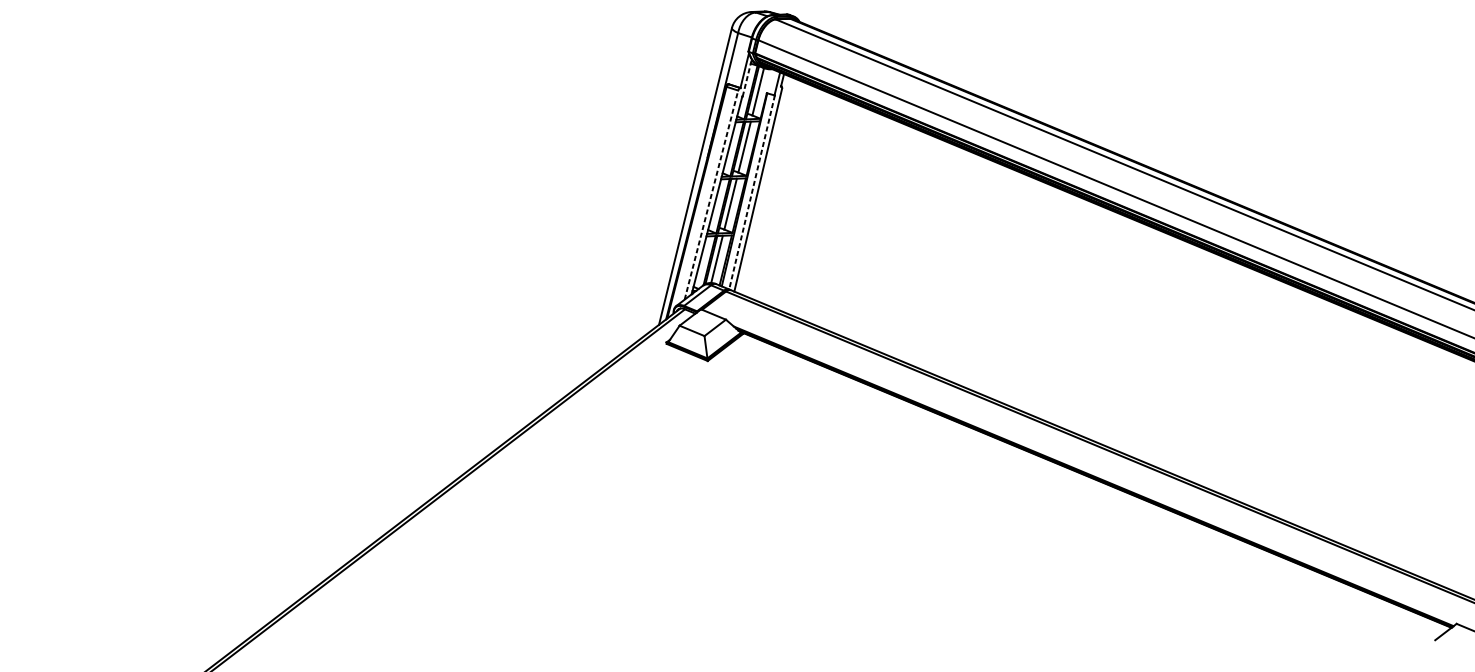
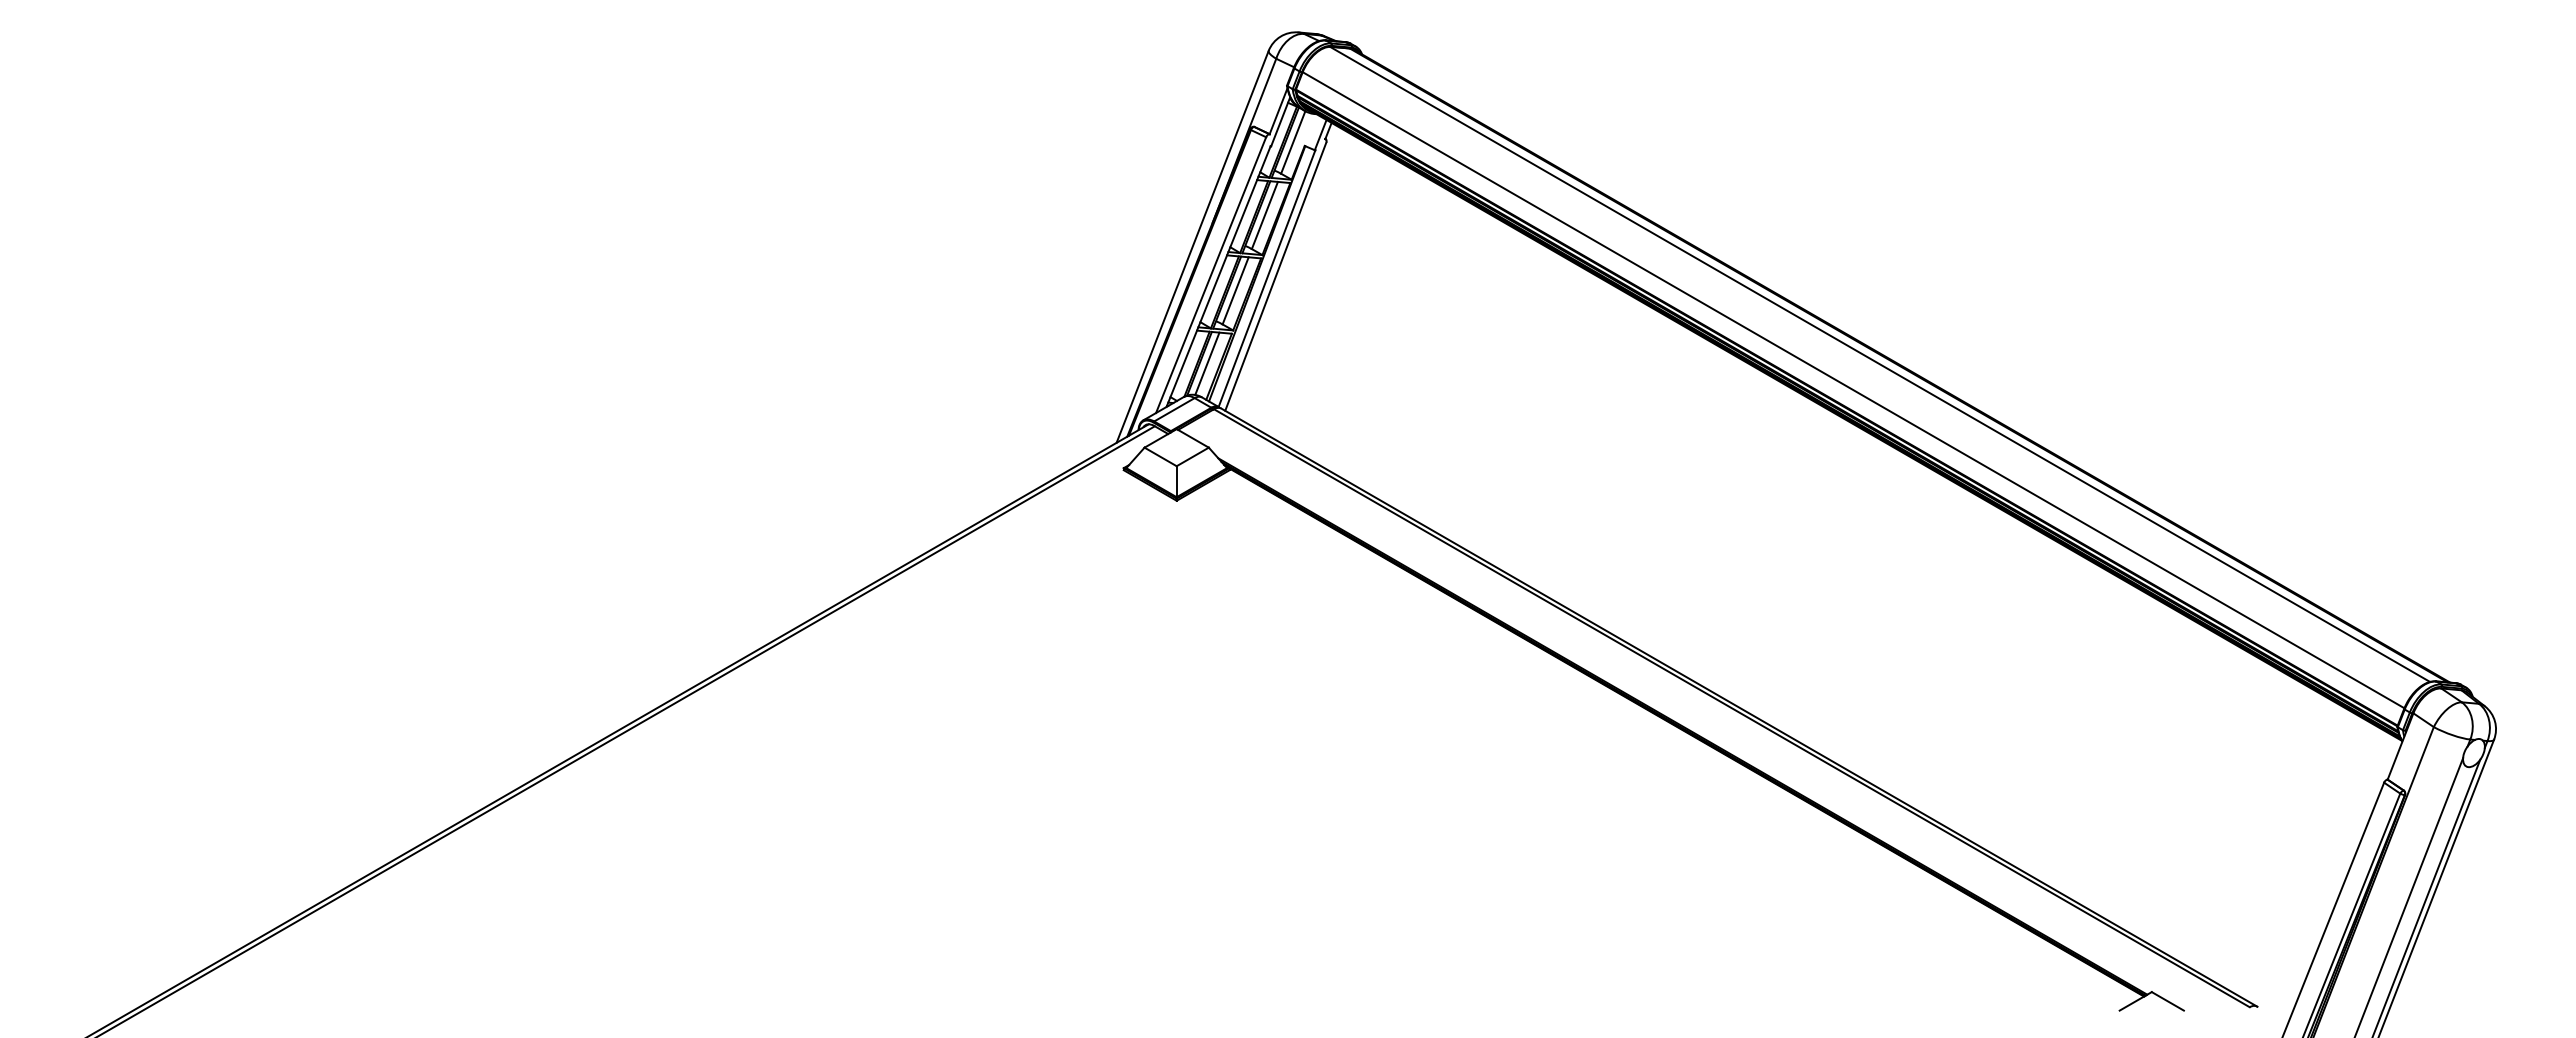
line: (747, 78) -> (1280, 122), dashed -> solid
line: (751, 193) -> (1266, 279), dashed -> solid
line: (711, 194) -> (1211, 274), dashed -> solid

